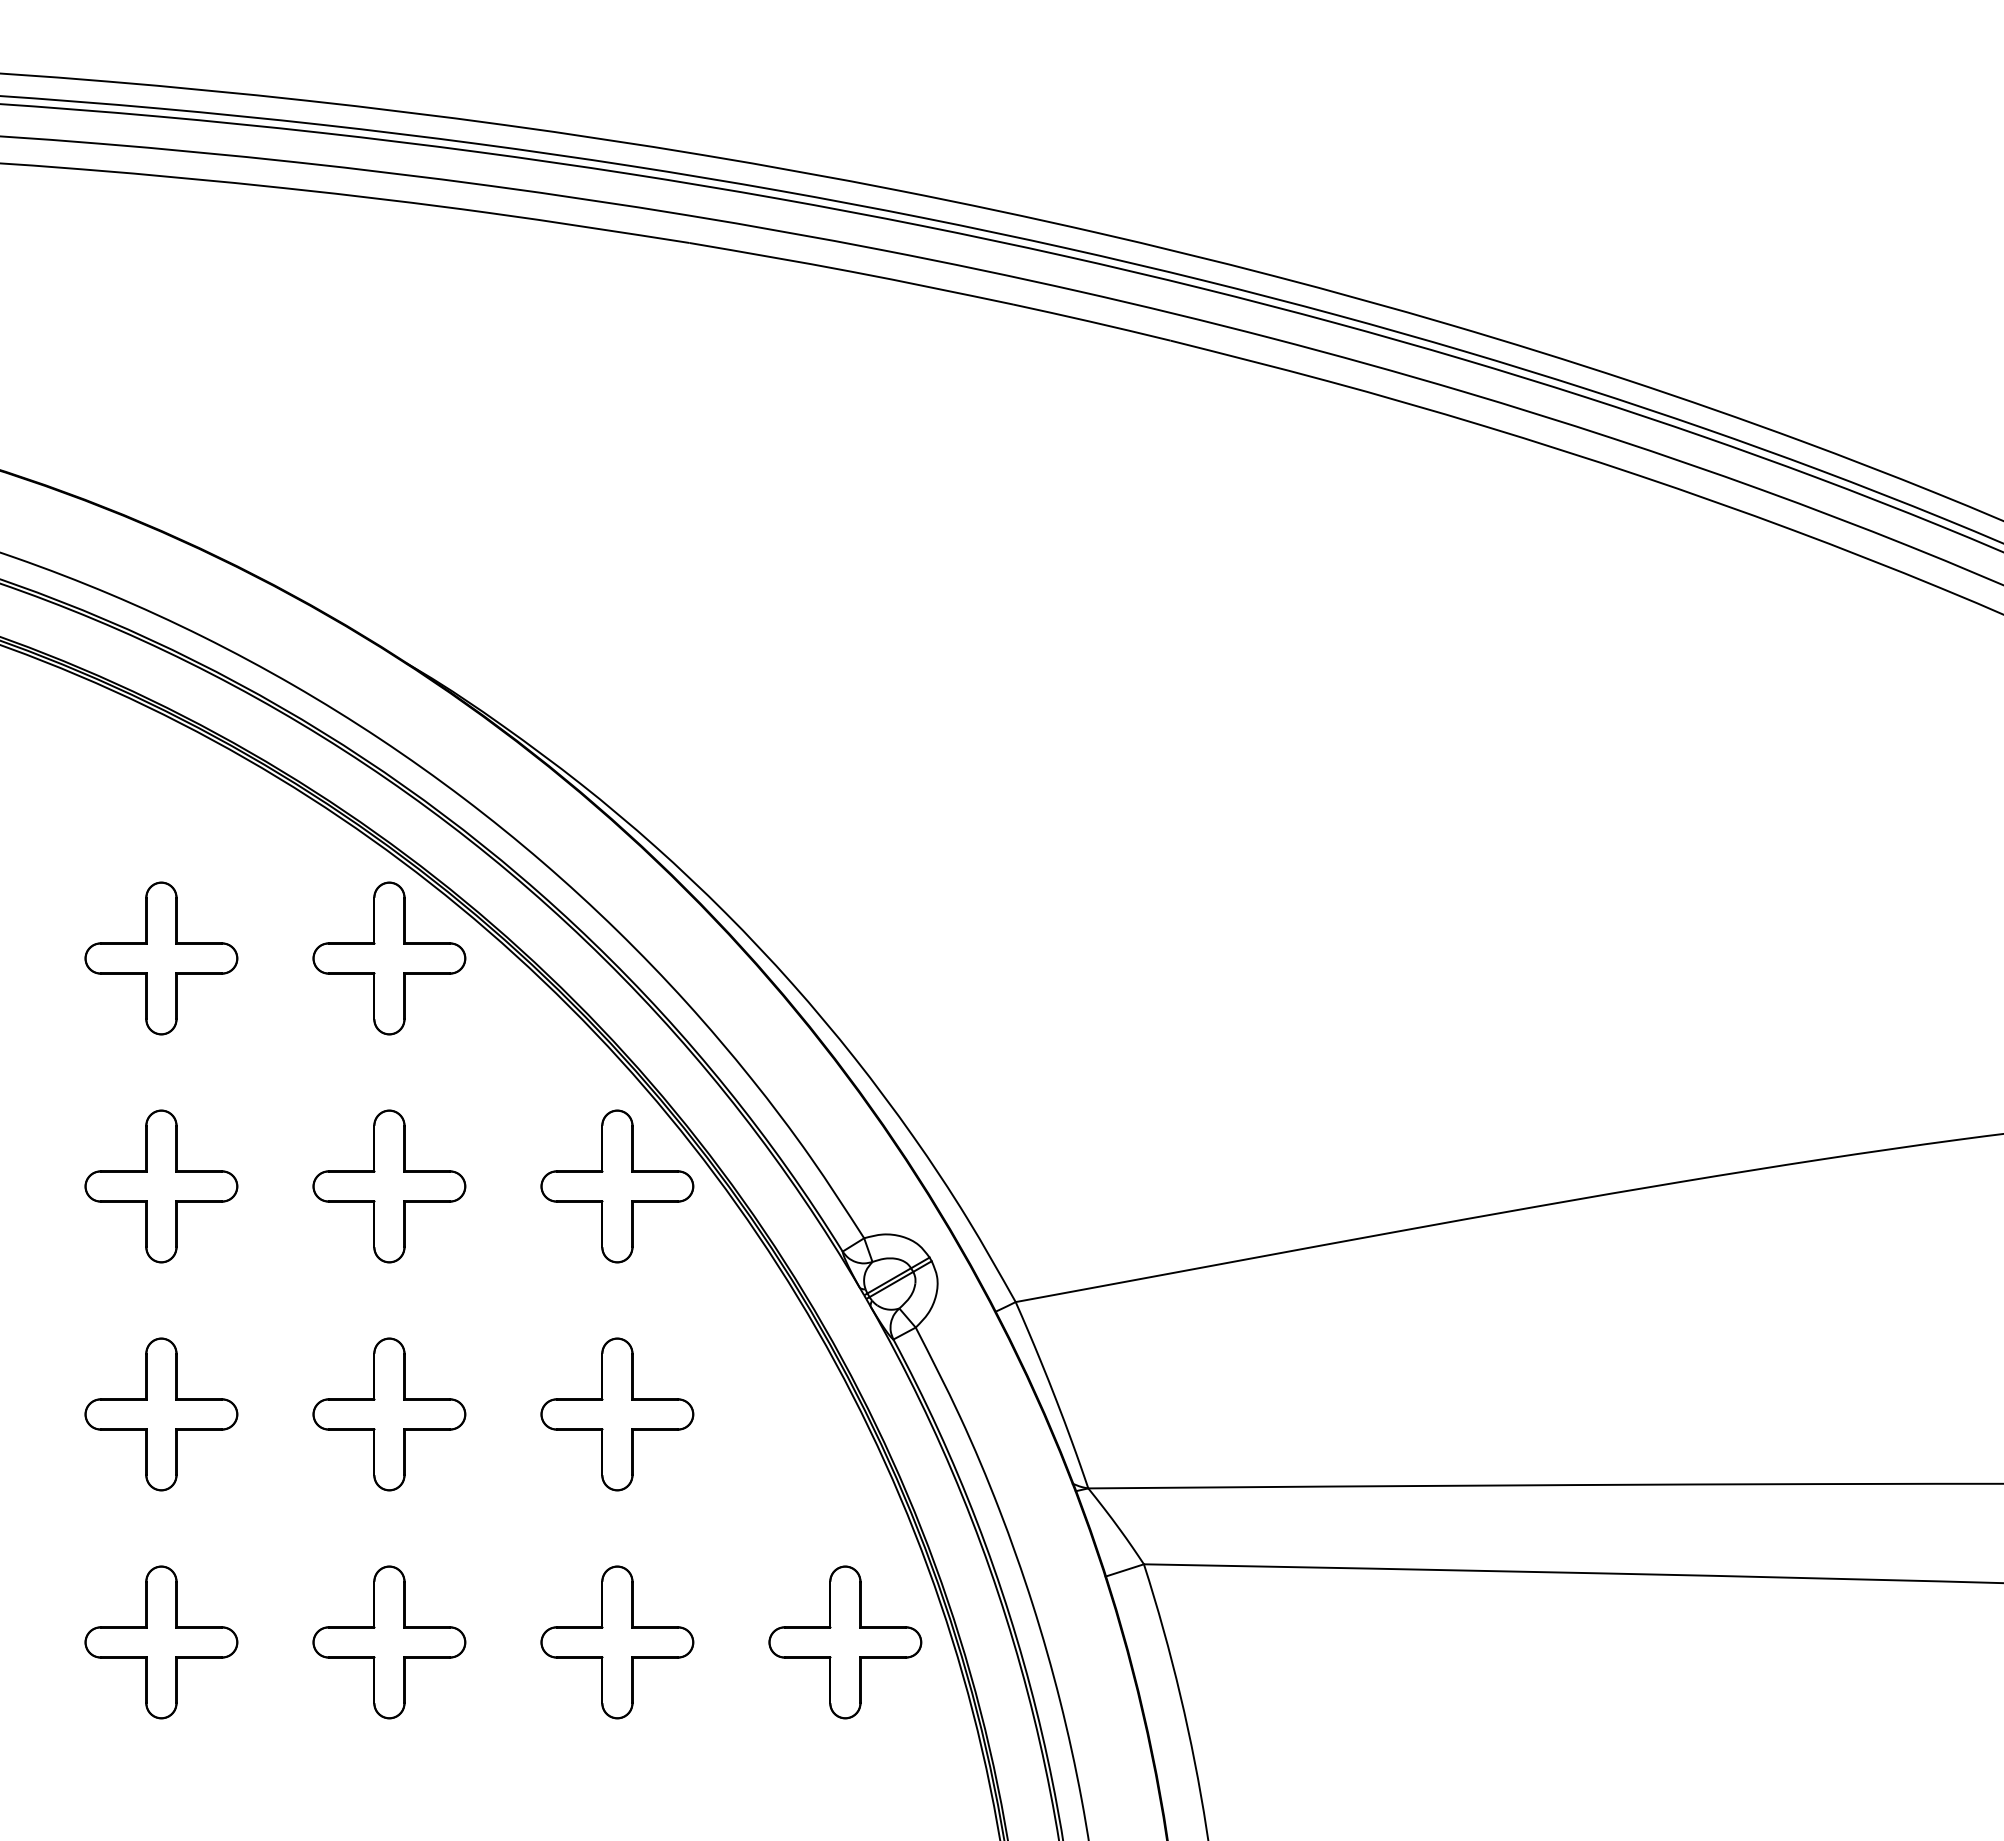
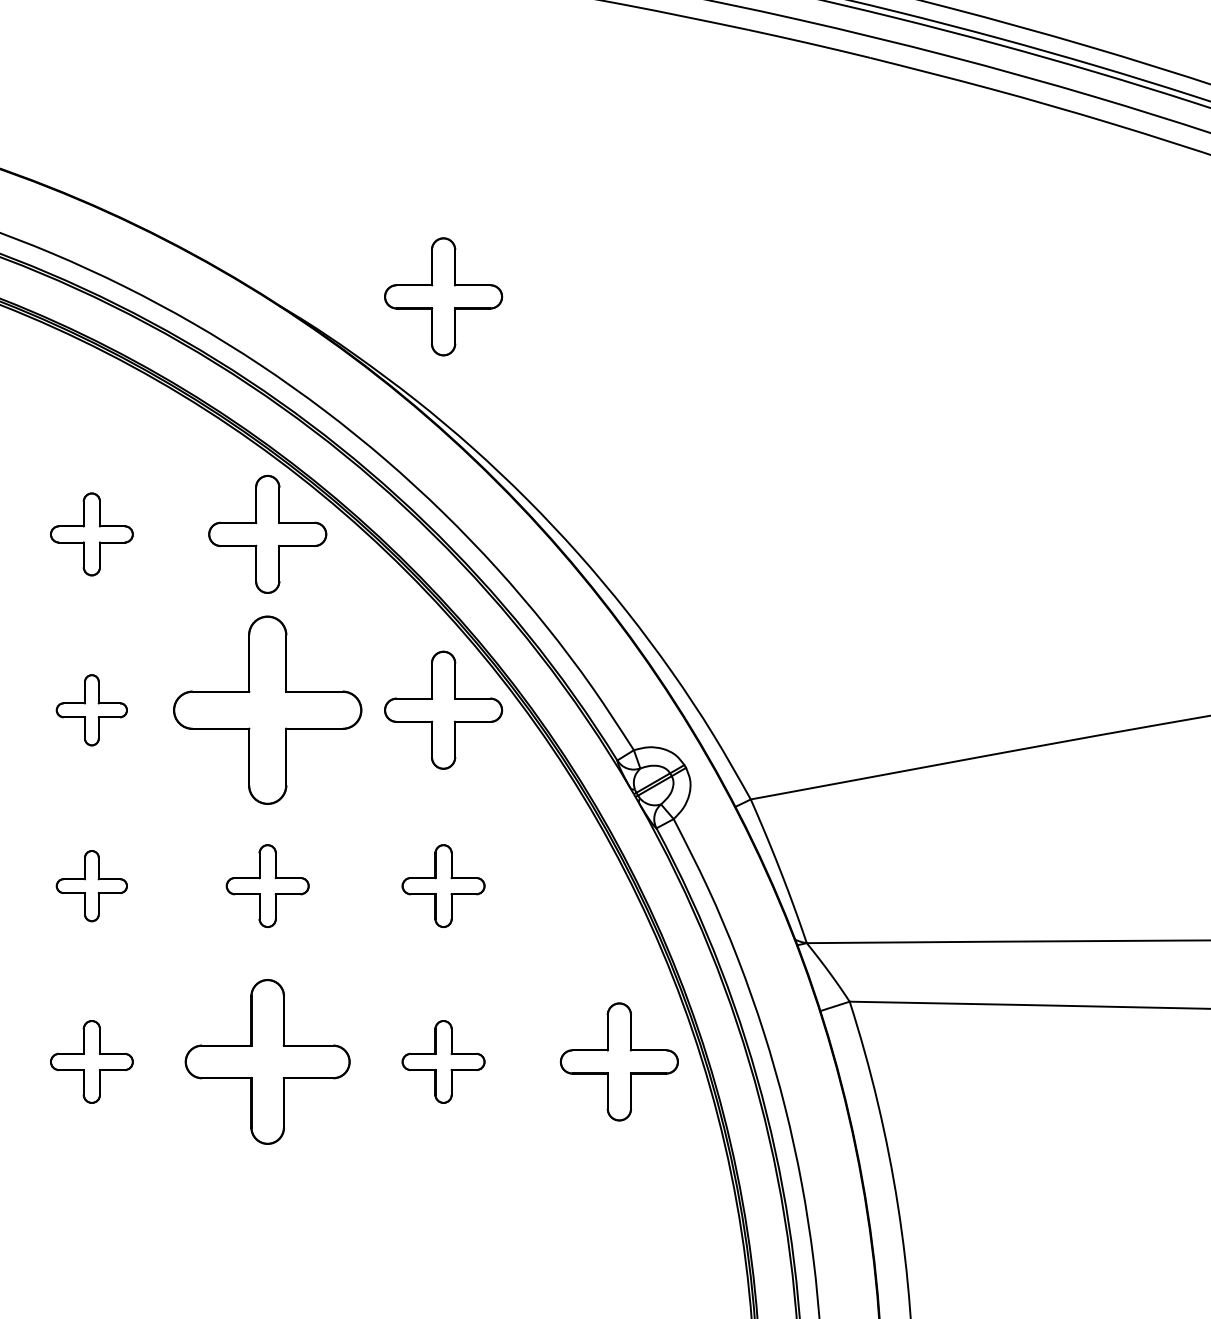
part: (617, 650) -> (443, 296), added
part: (161, 958) -> (91, 534), size x0.7
part: (161, 1186) -> (91, 710), size x0.6
part: (389, 1186) -> (267, 710), size x1.6
part: (161, 1414) -> (91, 886), size x0.6
part: (389, 1414) -> (267, 886), size x0.7
part: (617, 1414) -> (443, 886), size x0.7
part: (161, 1642) -> (91, 1062), size x0.7
part: (389, 1642) -> (267, 1062), size x1.4
part: (617, 1642) -> (443, 1062), size x0.7

